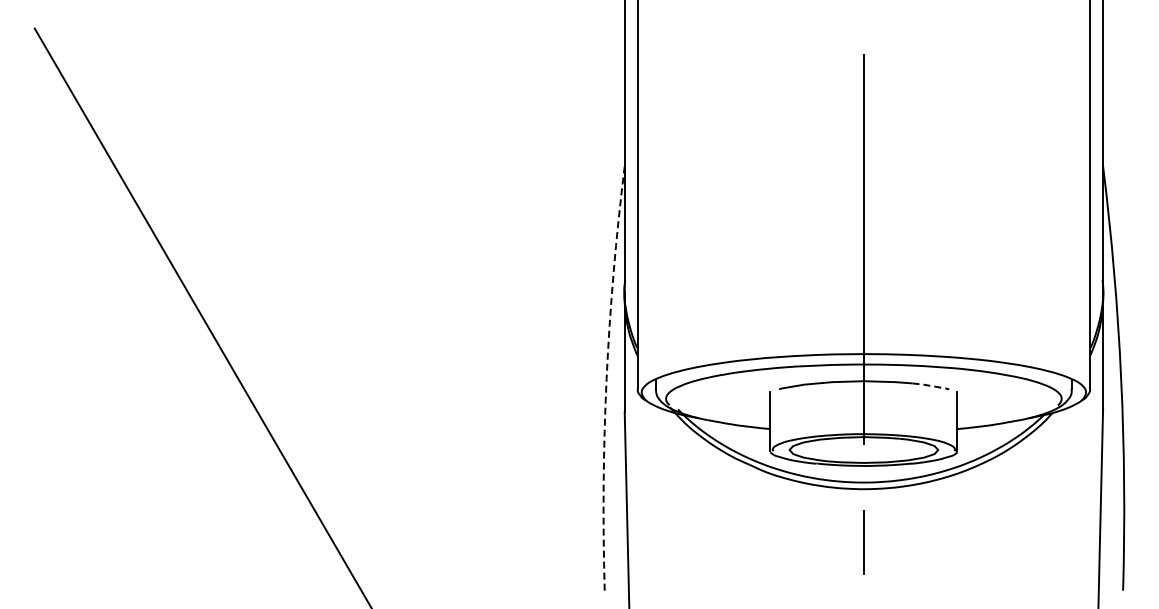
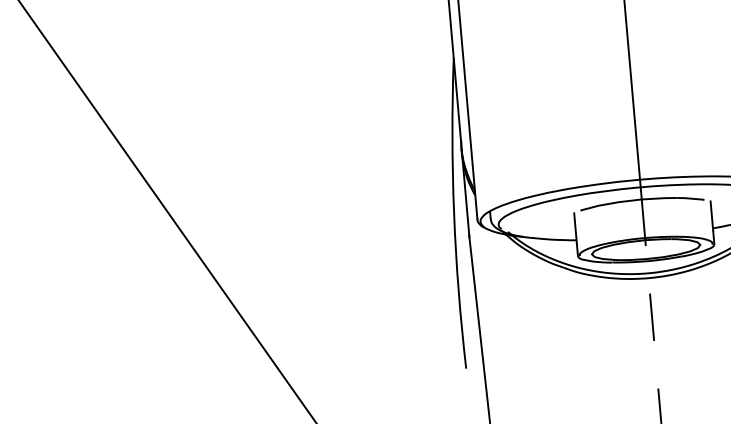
arc: (606, 378) -> (454, 213), dashed -> solid
line: (931, 385) -> (691, 198), dashed -> solid

